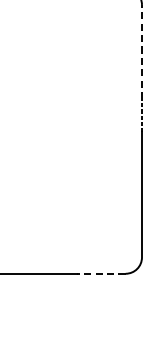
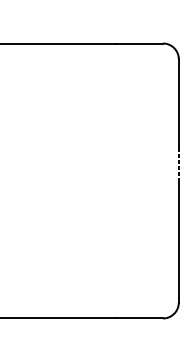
line: (141, 51) -> (178, 104), dashed -> solid
line: (101, 273) -> (139, 318), dashed -> solid

